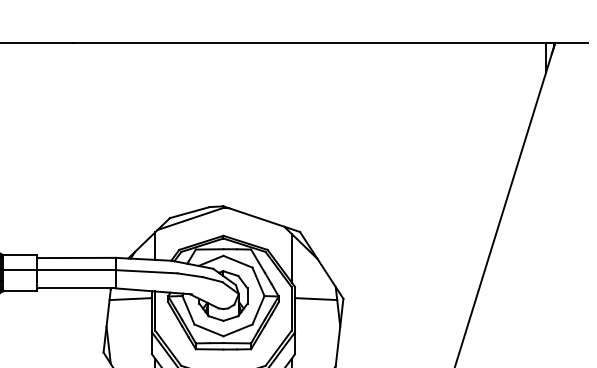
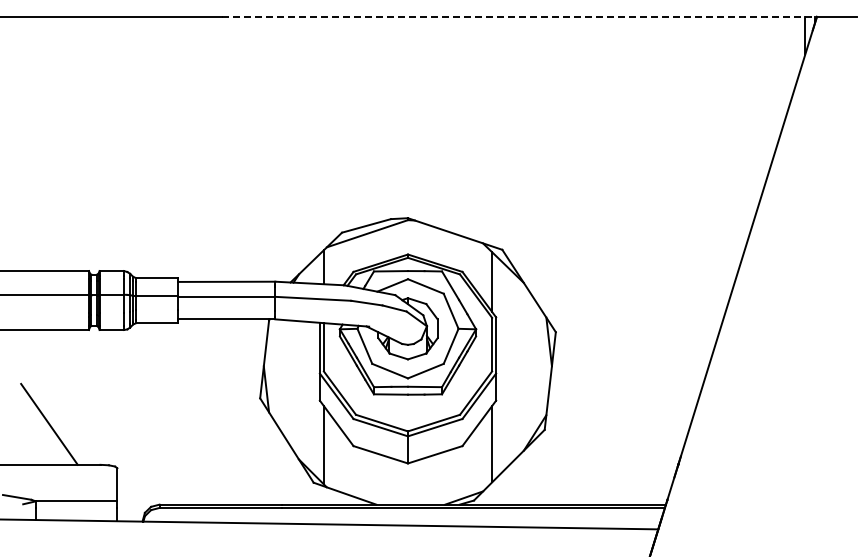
line: (313, 42) -> (519, 16), solid -> dashed
line: (130, 299) -> (293, 332), removed
line: (316, 299) -> (522, 332), removed

